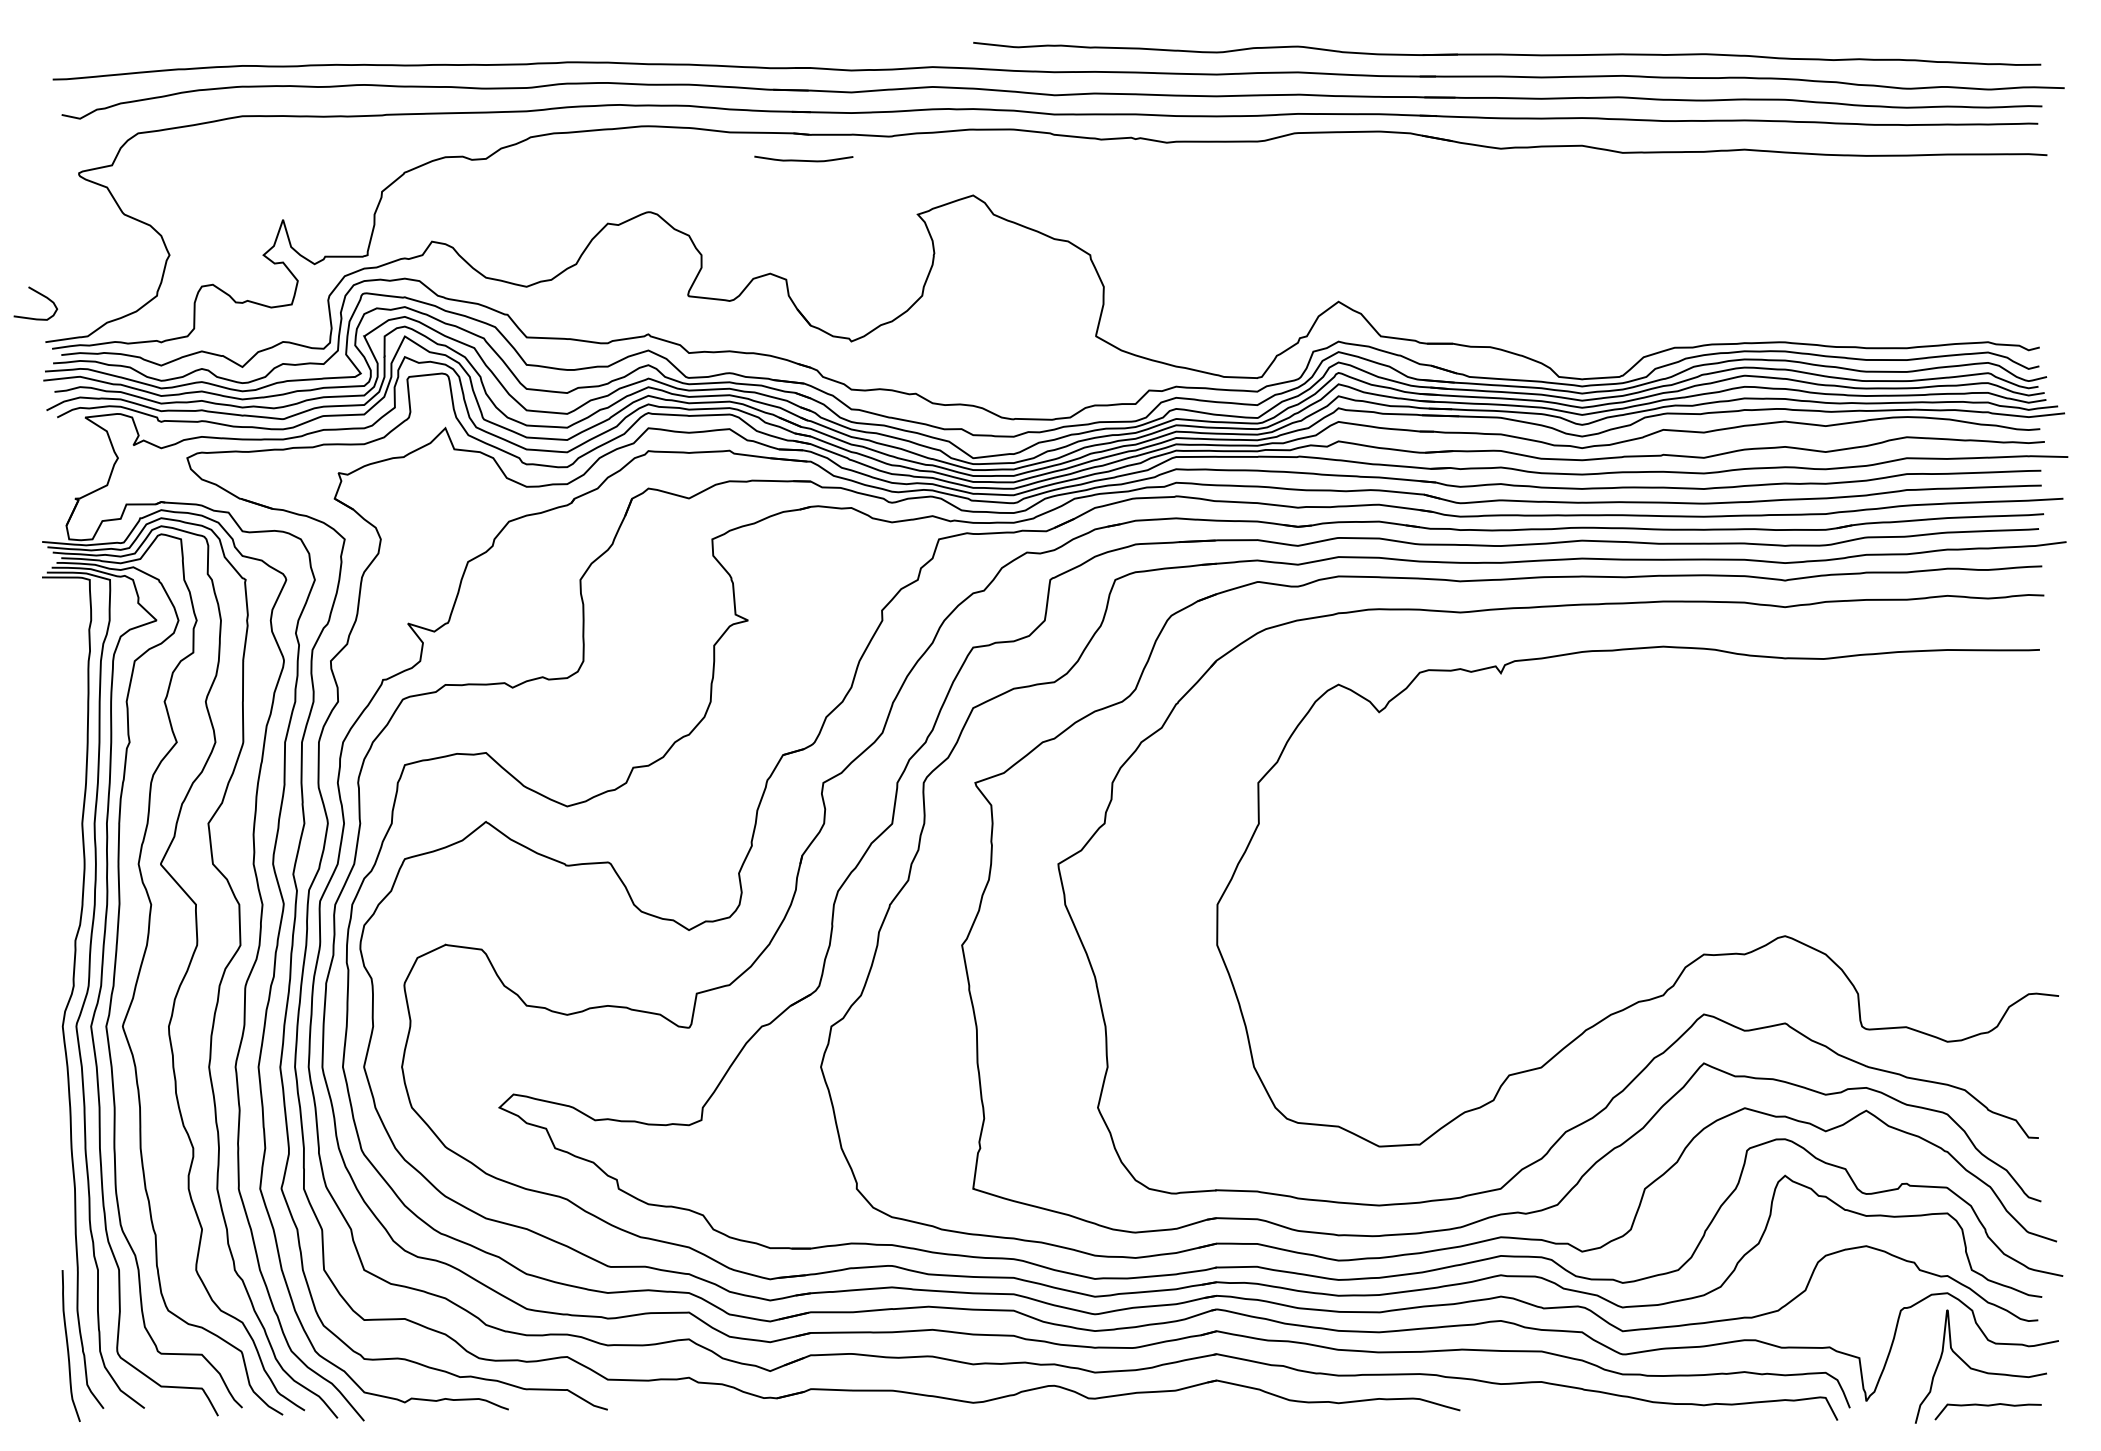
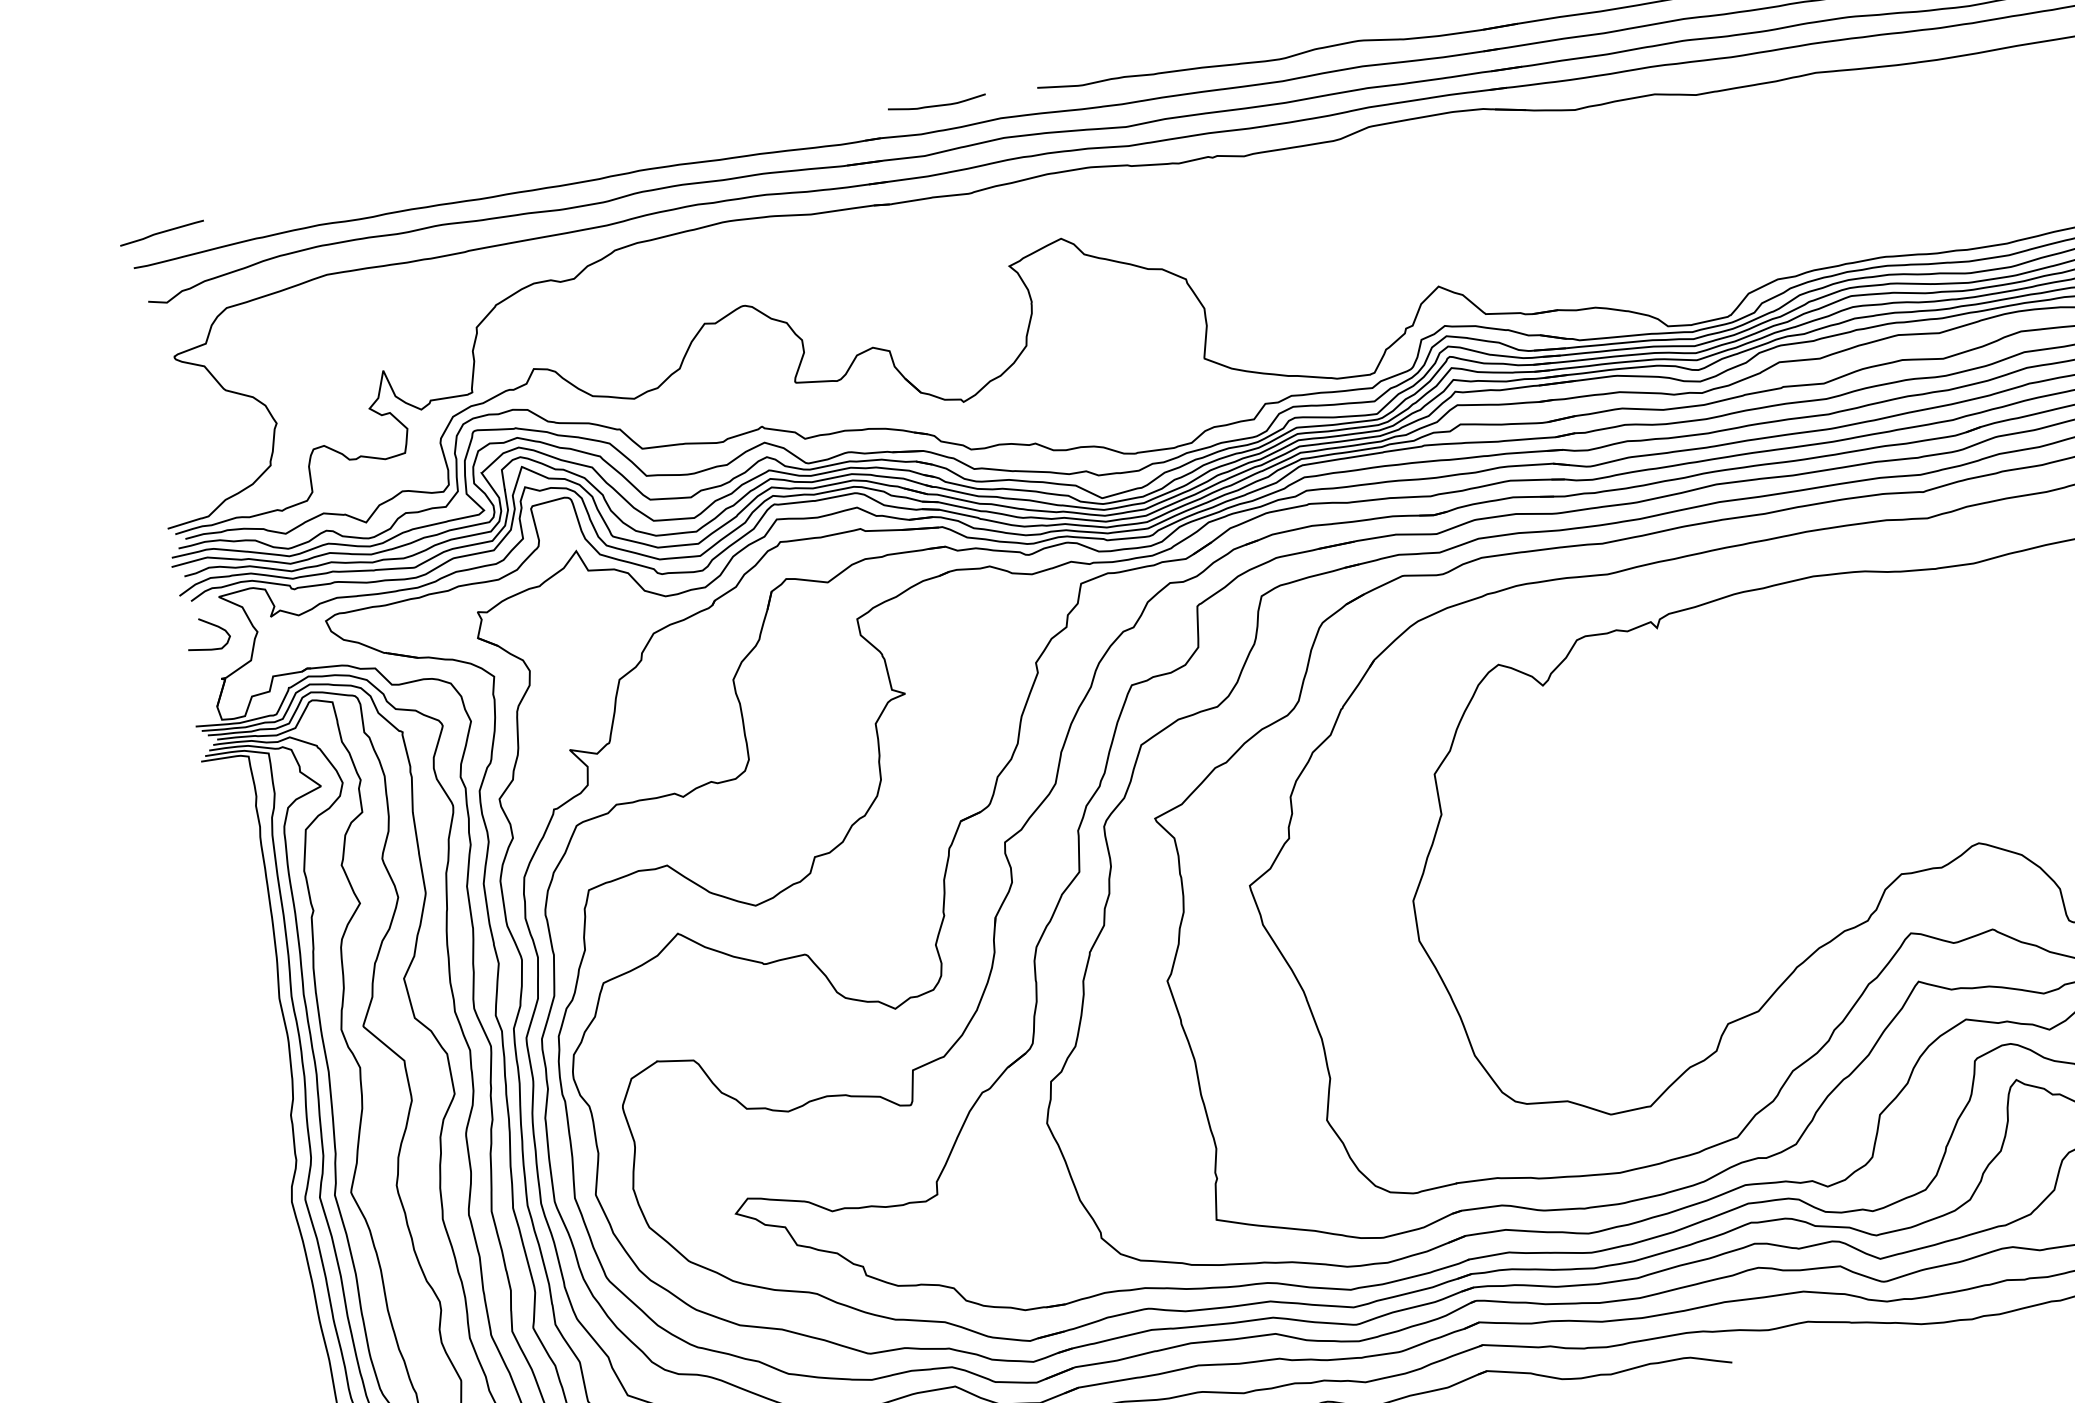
curve: (85, 49) -> (161, 233), added
curve: (803, 160) -> (937, 105), moved
curve: (40, 295) -> (211, 625), moved

